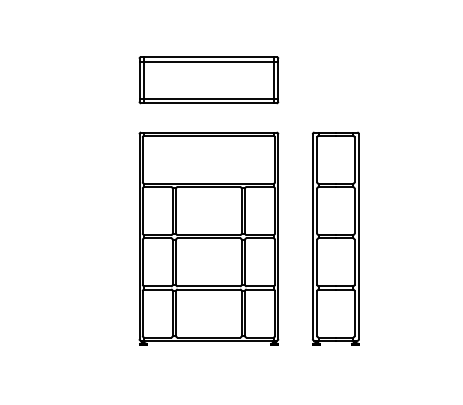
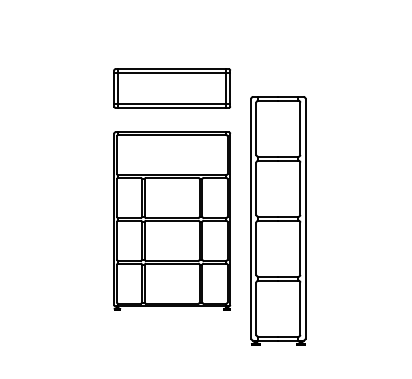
part: (335, 238) -> (278, 220), size x1.4

